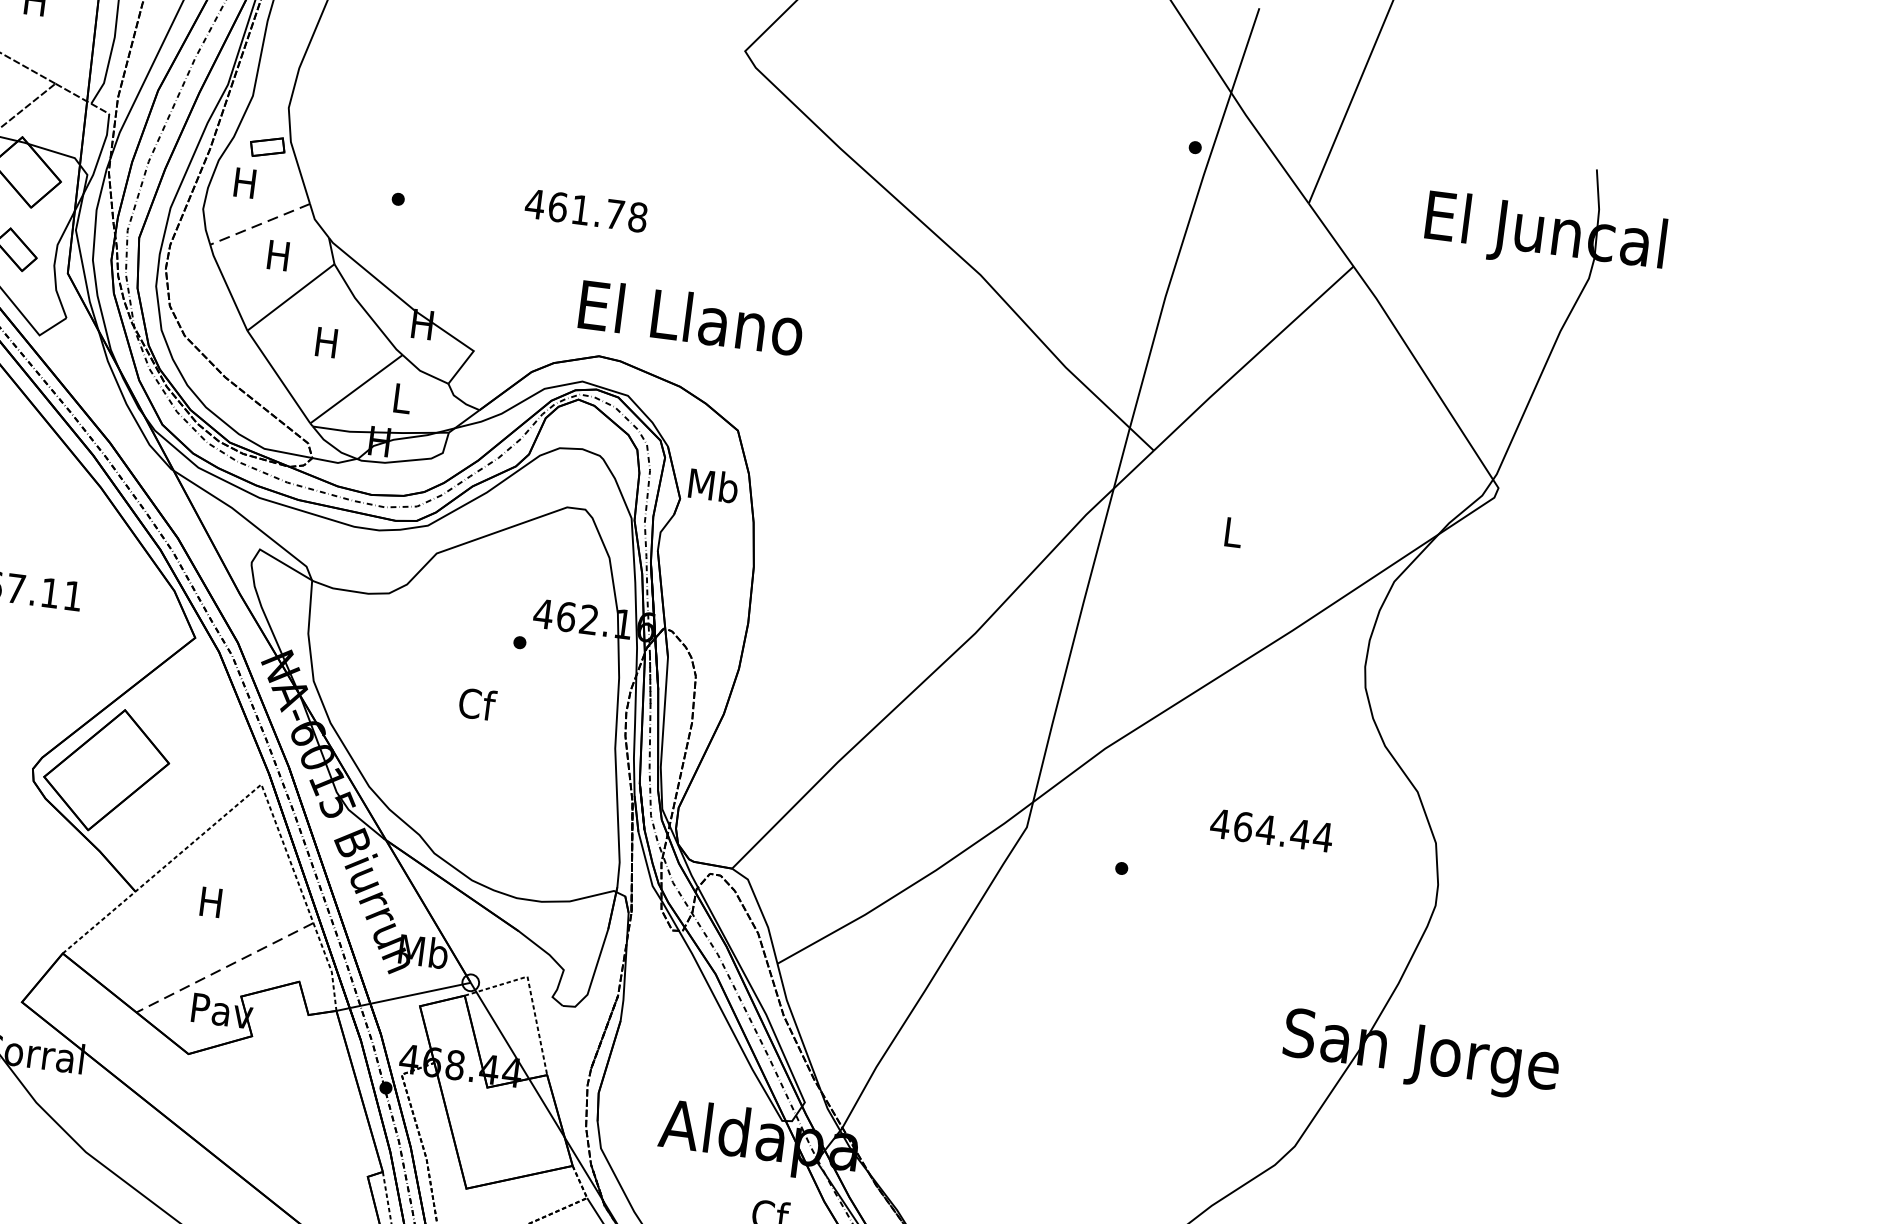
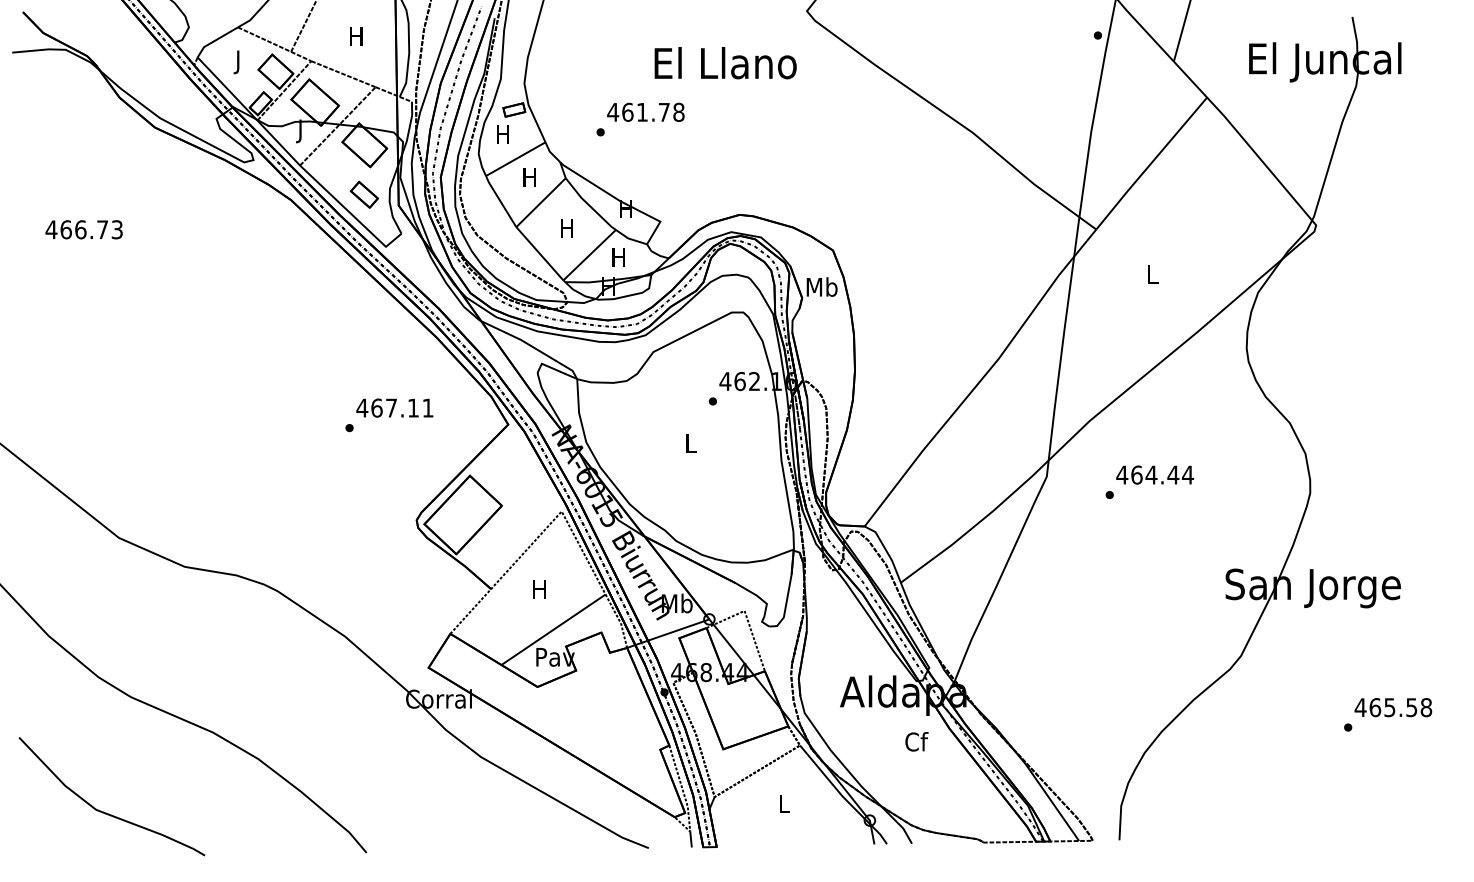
text: (585, 209) -> (645, 111), moved
line: (259, 224) -> (515, 159), dashed -> solid
text: (691, 318) -> (725, 63), moved
text: (401, 398) -> (618, 257), L -> H
text: (476, 703) -> (690, 443), Cf -> L
text: (1270, 829) -> (1154, 474), moved
line: (224, 967) -> (553, 629), dashed -> solid

